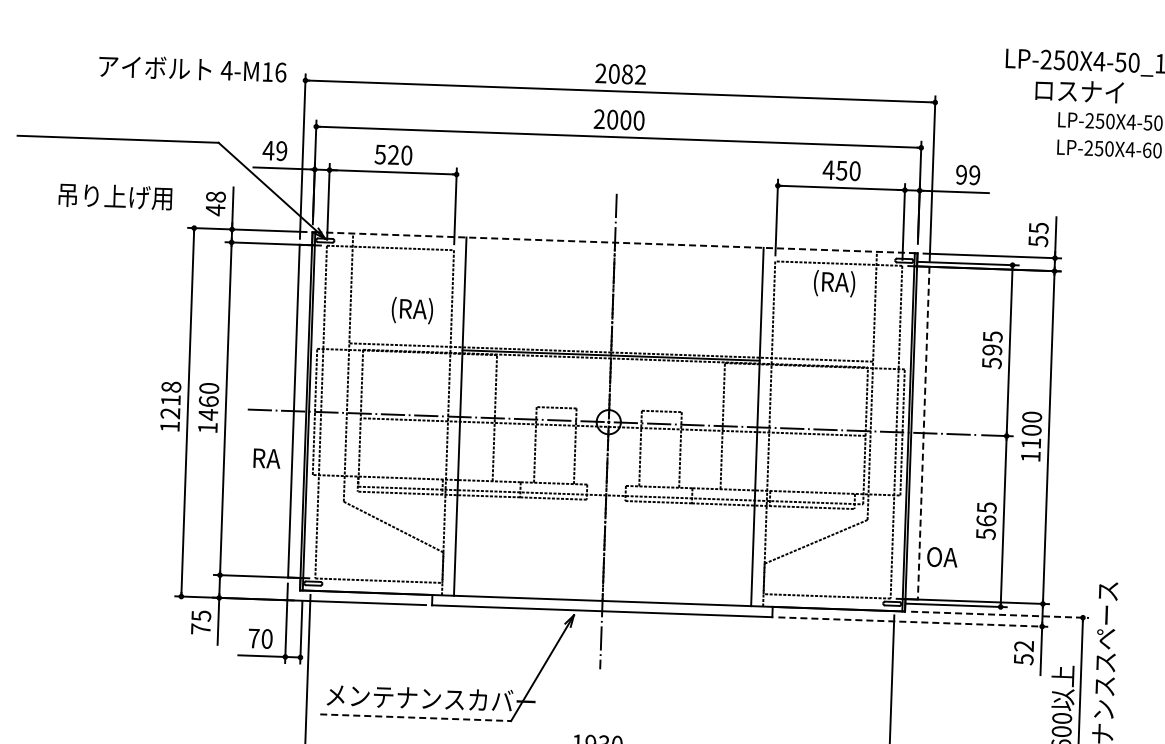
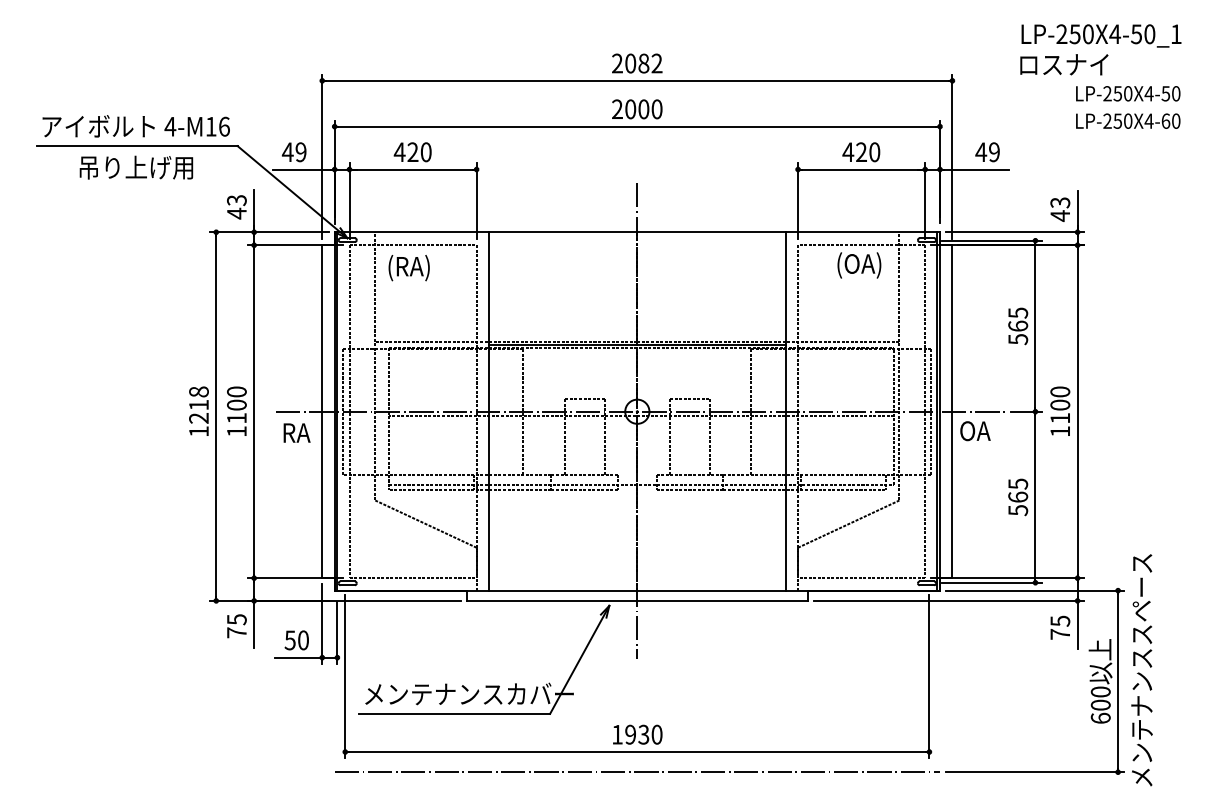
text: (192, 69) -> (135, 126), moved
text: (1079, 91) -> (1064, 64), moved
text: (380, 154) -> (399, 152), 520 -> 420
text: (840, 170) -> (860, 152), 450 -> 420
text: (961, 175) -> (981, 152), 99 -> 49
text: (115, 196) -> (136, 167), moved
text: (215, 197) -> (236, 200), 48 -> 43
text: (1038, 234) -> (1060, 209), 55 -> 43
line: (615, 243) -> (637, 232), dashed -> solid
text: (838, 283) -> (862, 265), (RA) -> (OA)
text: (411, 310) -> (408, 268), moved
text: (992, 349) -> (1018, 325), 595 -> 565
text: (208, 407) -> (236, 411), 1460 -> 1100
line: (923, 433) -> (952, 412), dashed -> solid
text: (266, 458) -> (296, 432), moved
text: (942, 557) -> (975, 431), moved
line: (1000, 614) -> (1035, 590), dashed -> solid
line: (913, 621) -> (948, 600), dashed -> solid
text: (253, 638) -> (289, 640), 70 -> 50
text: (1024, 652) -> (1060, 627), 52 -> 75
line: (416, 717) -> (455, 713), dashed -> solid

